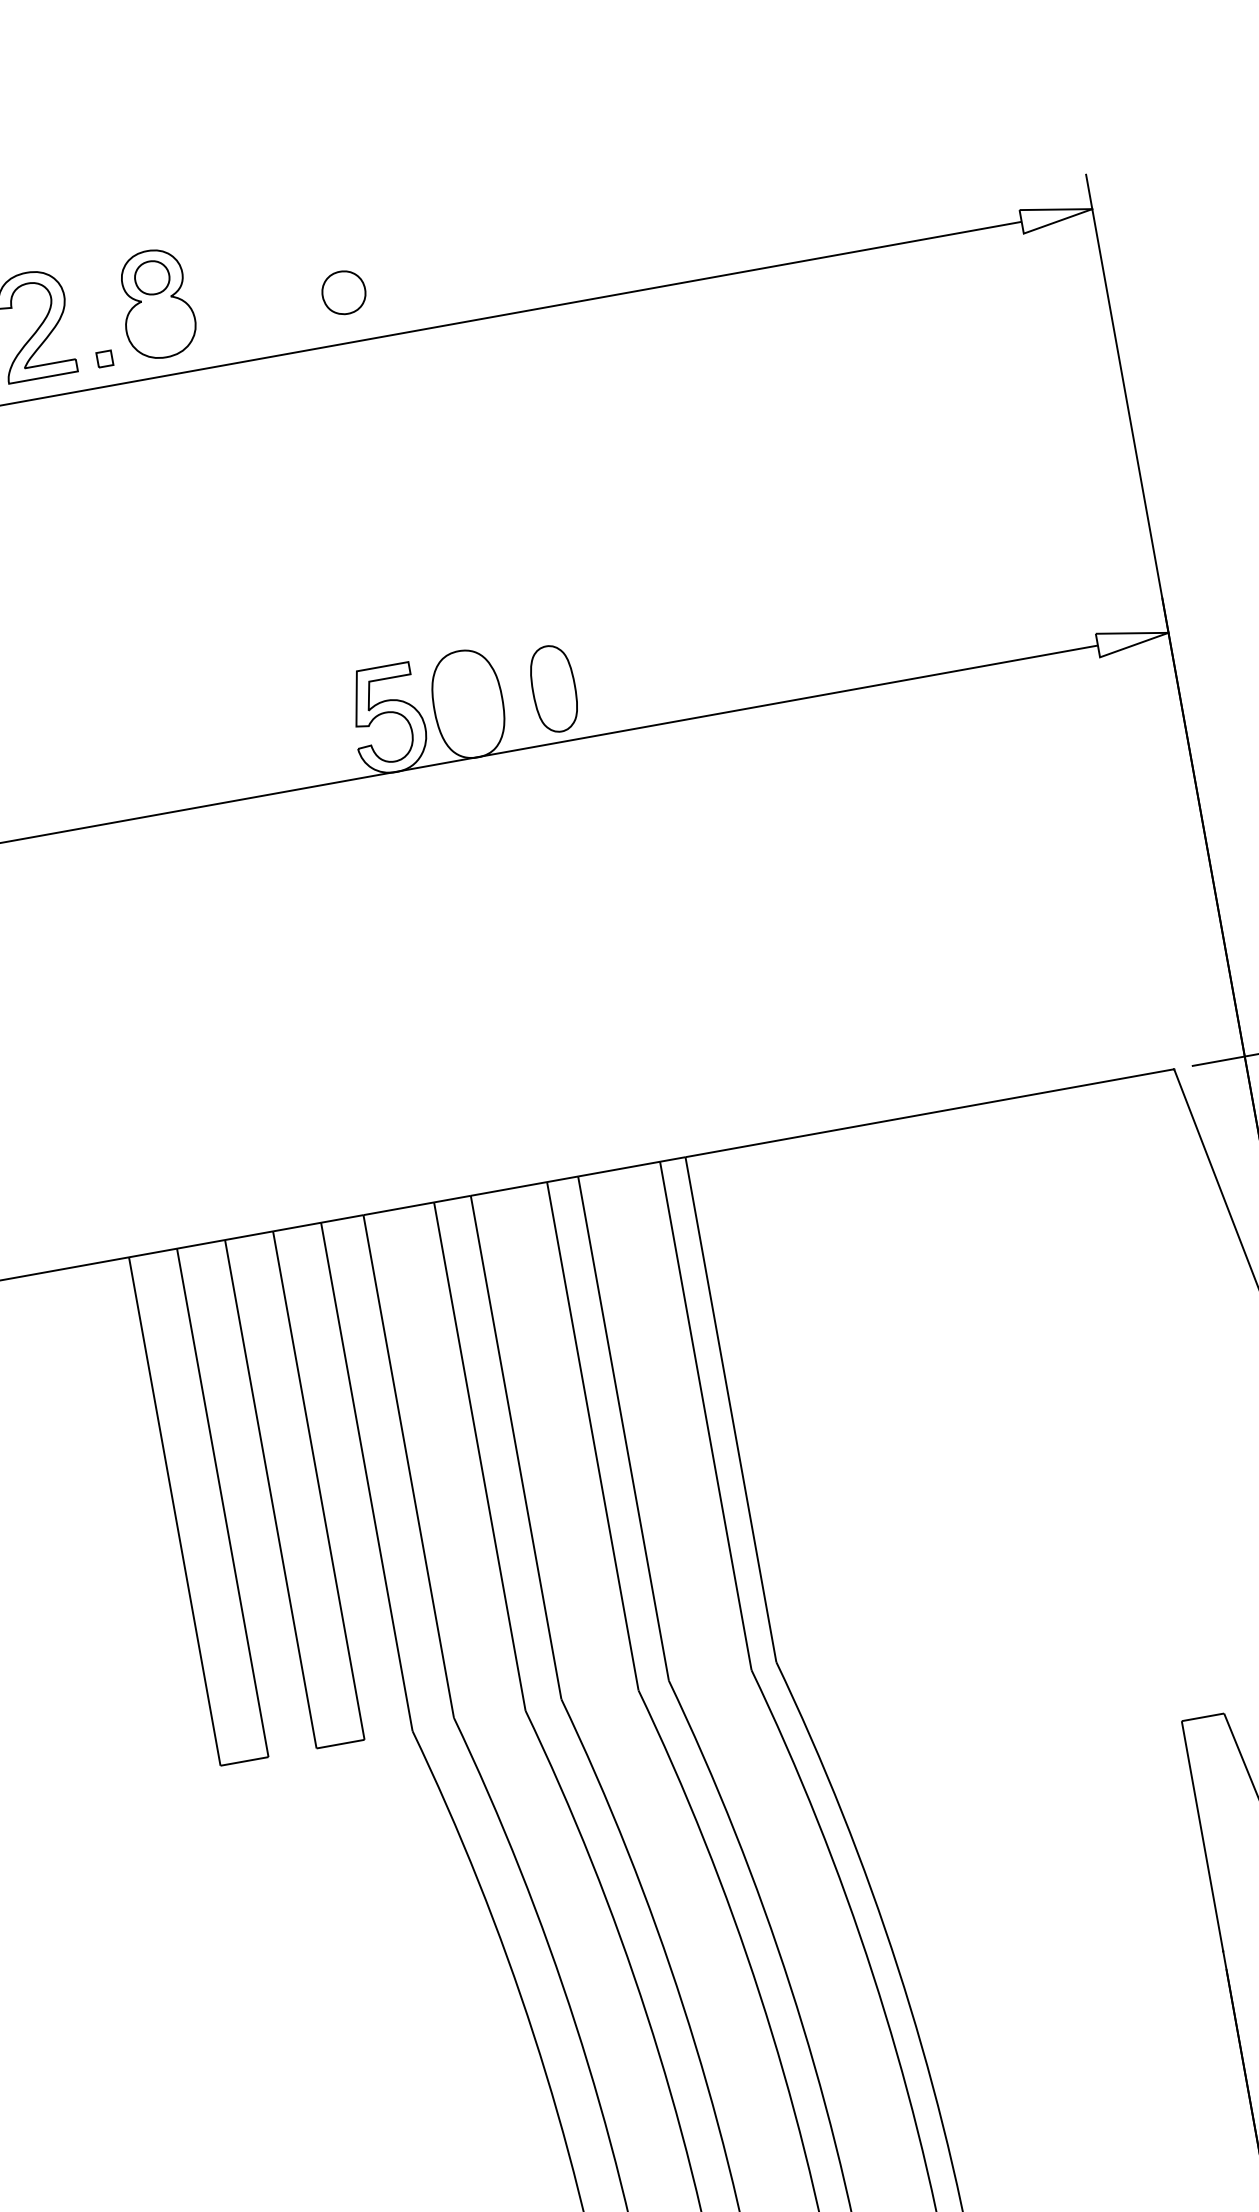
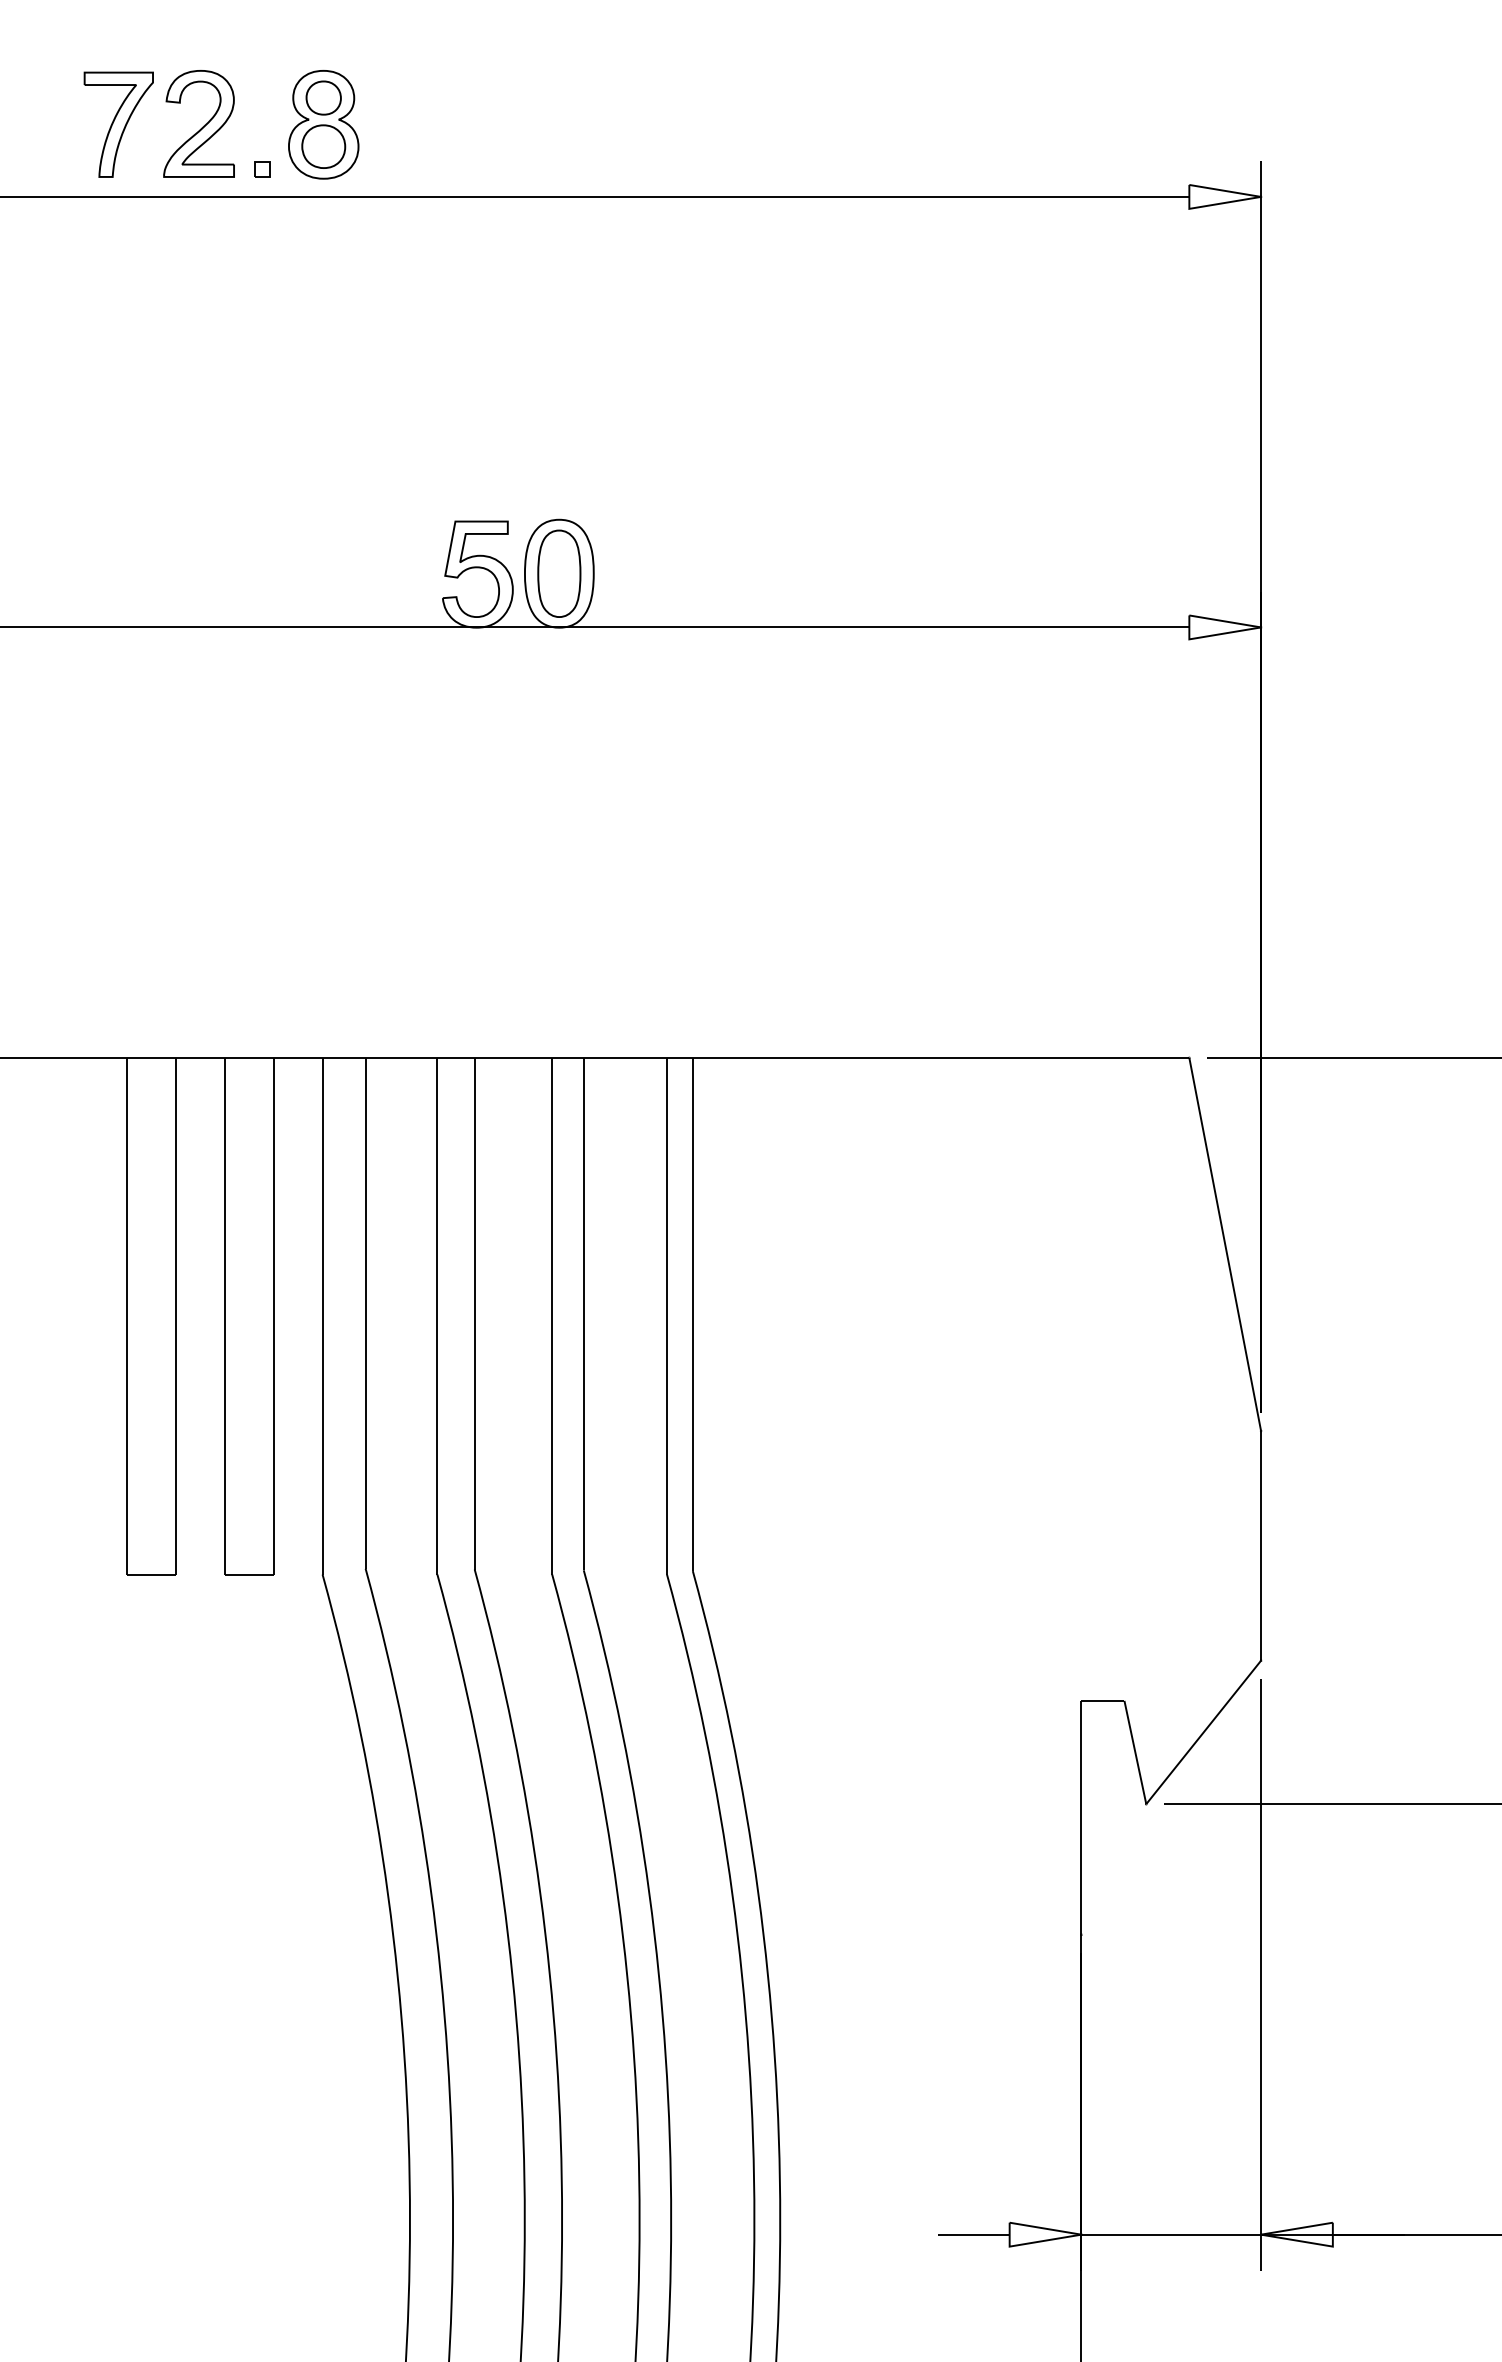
part: (343, 292) -> (323, 146), moved
part: (554, 688) -> (559, 573), moved

